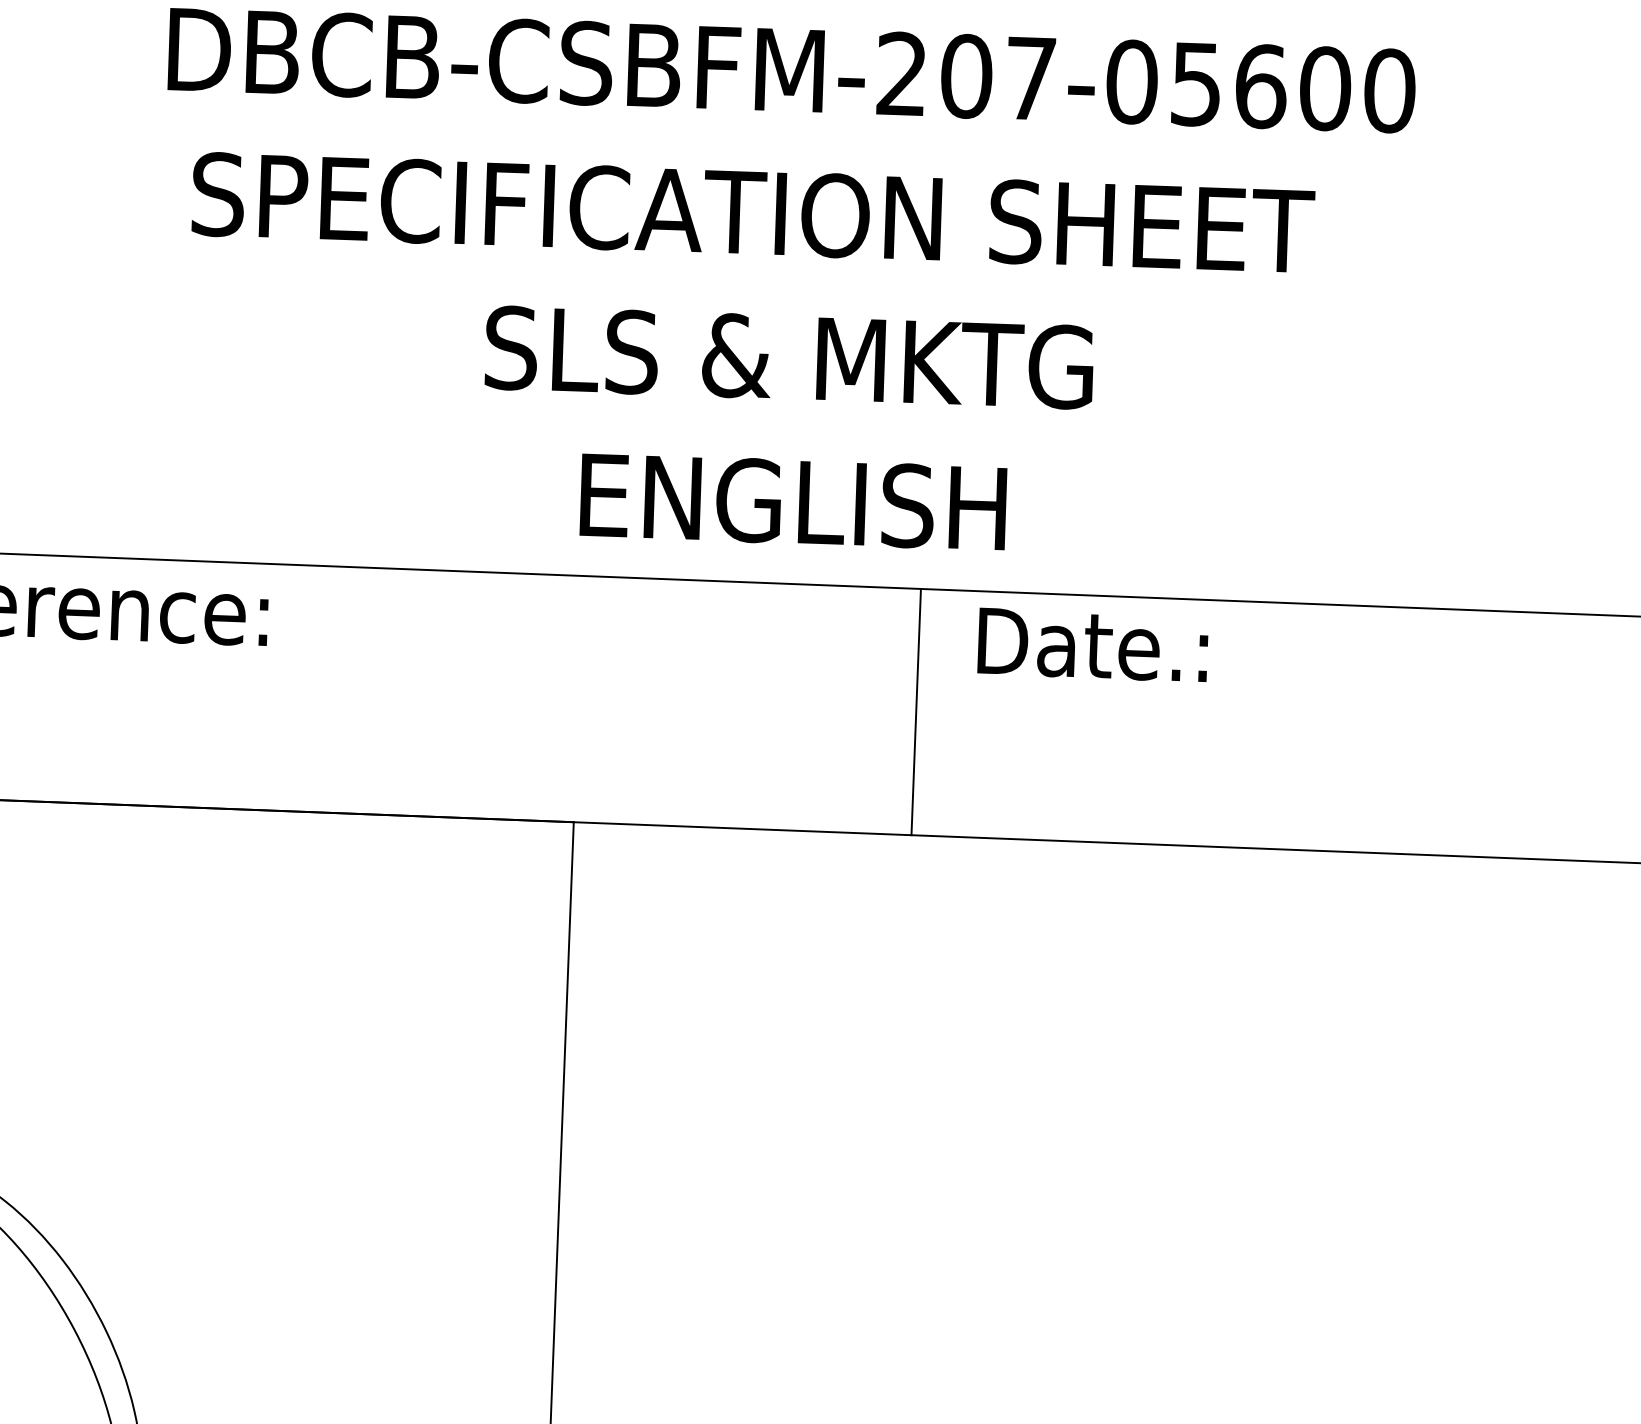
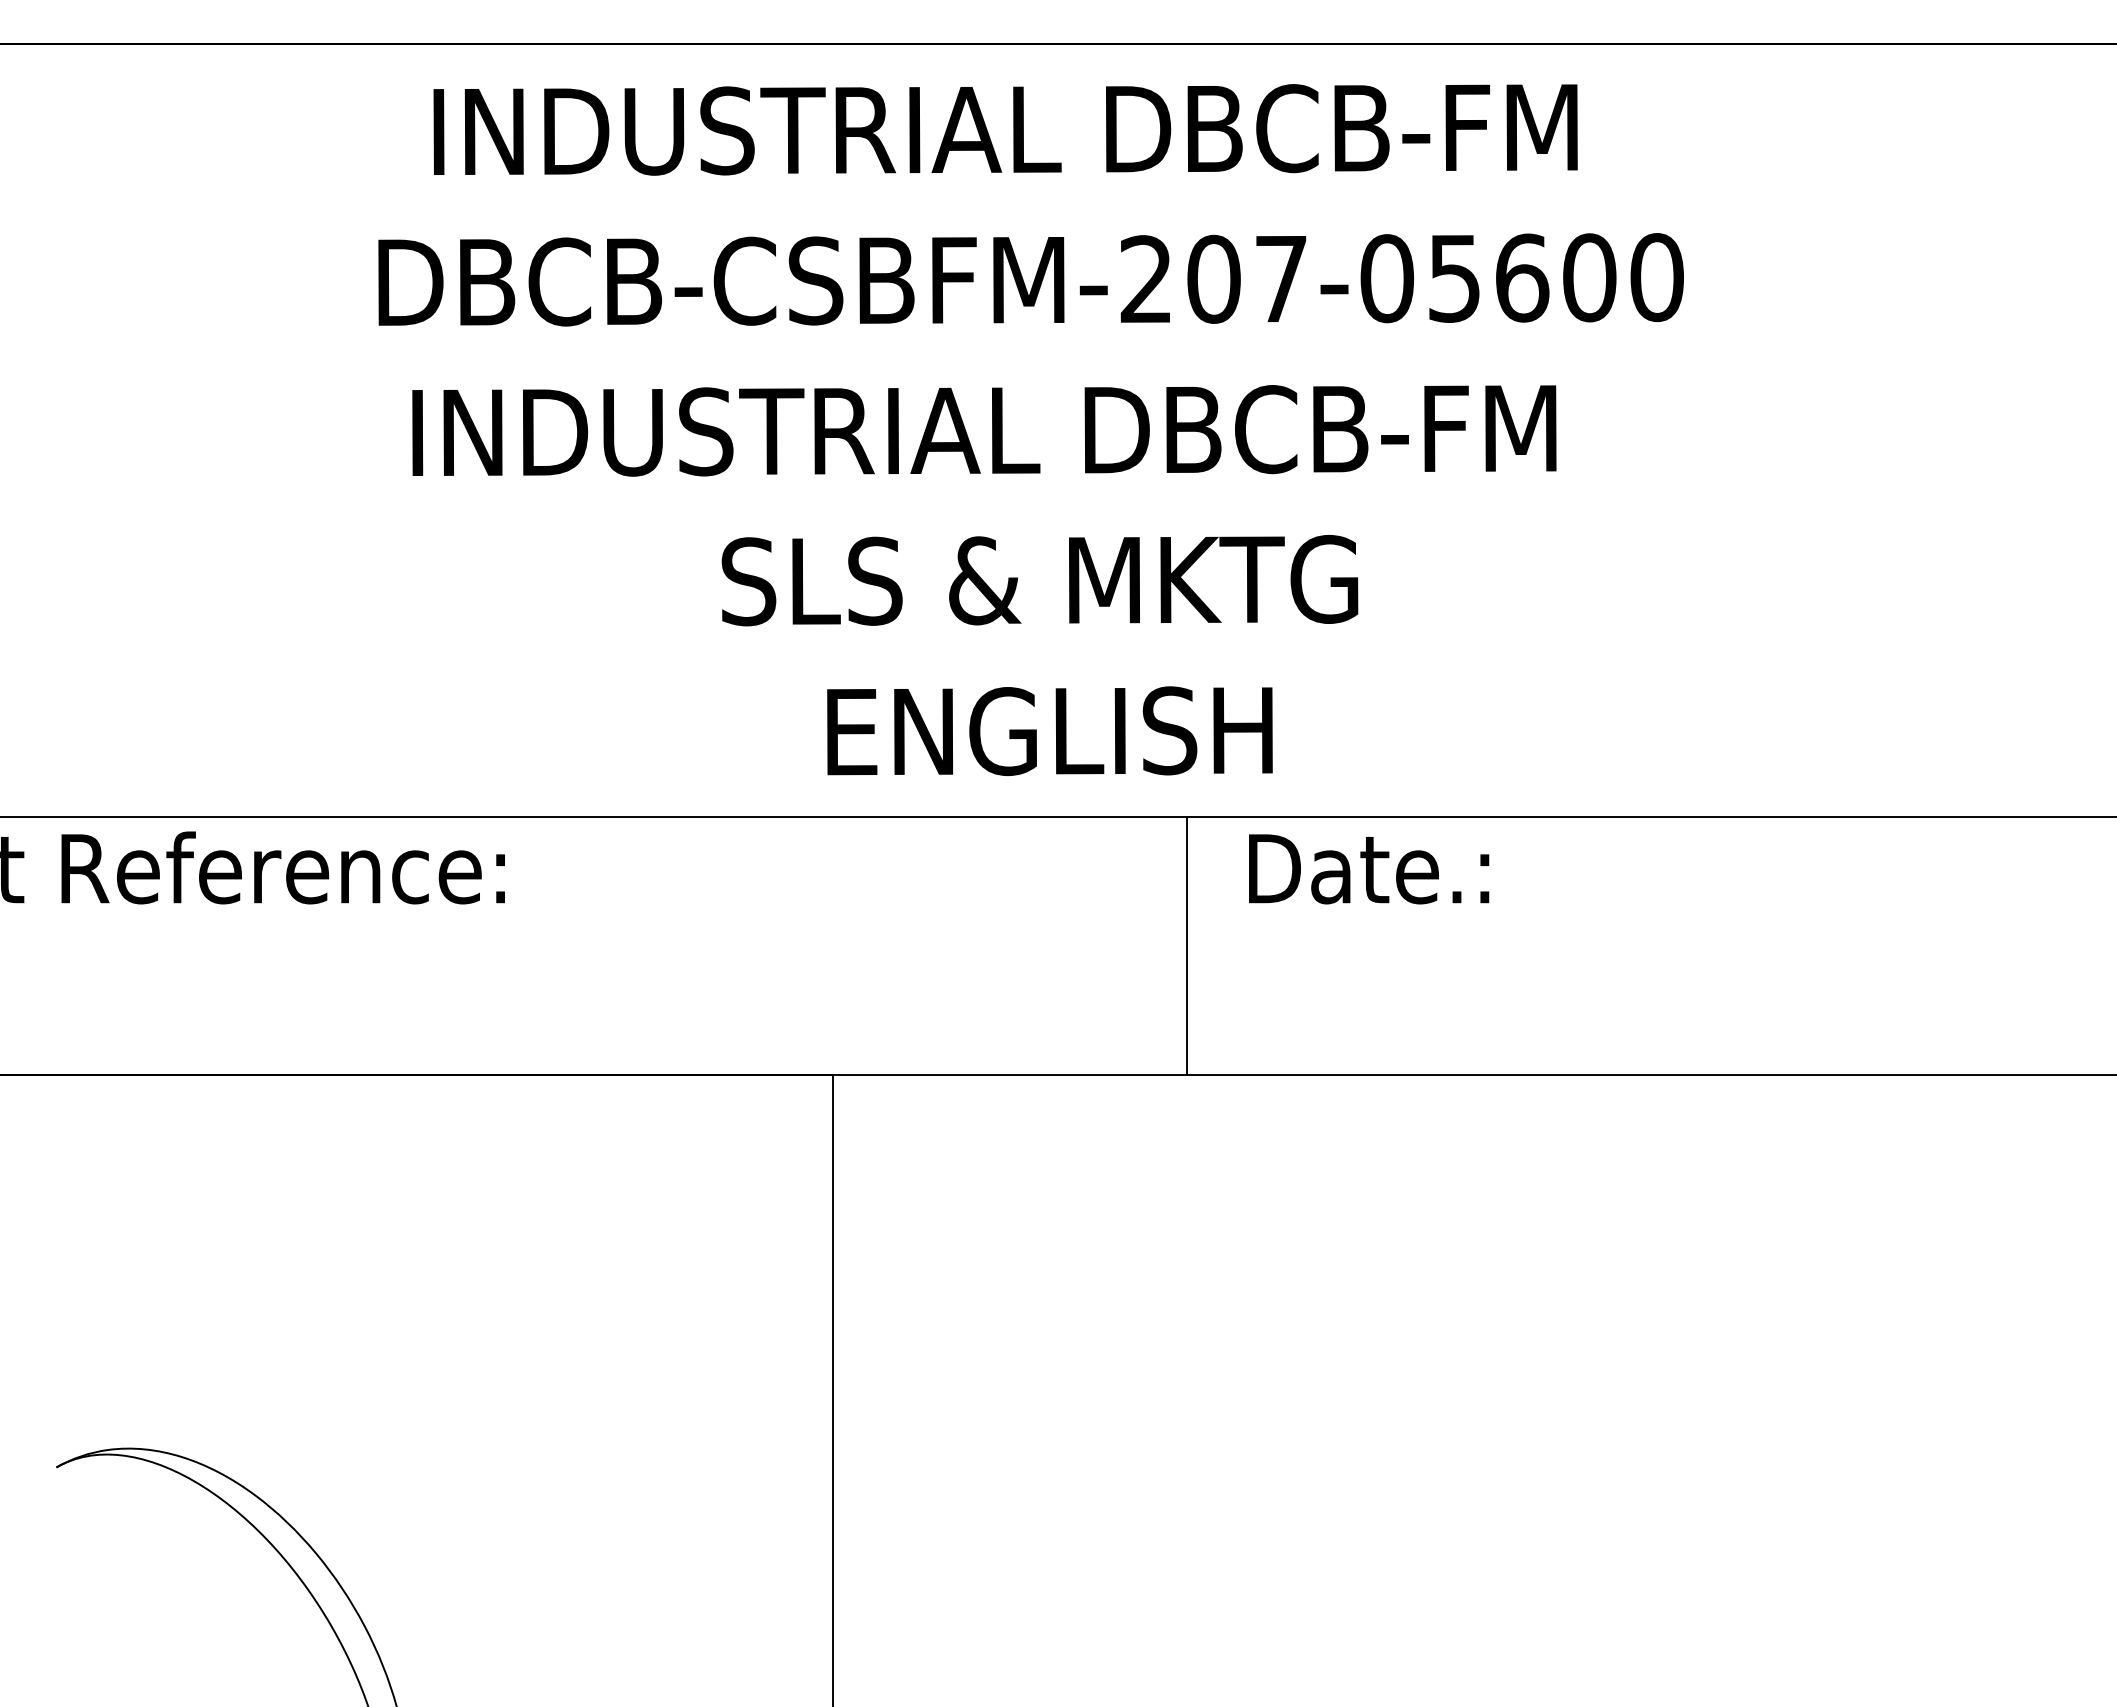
text: (753, 213) -> (996, 431), SPECIFICATION SHEET -> INDUSTRIAL DBCB-FM

